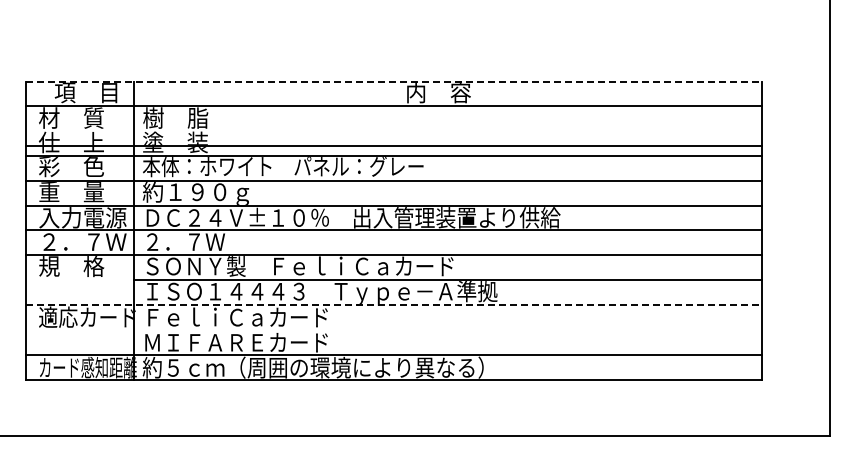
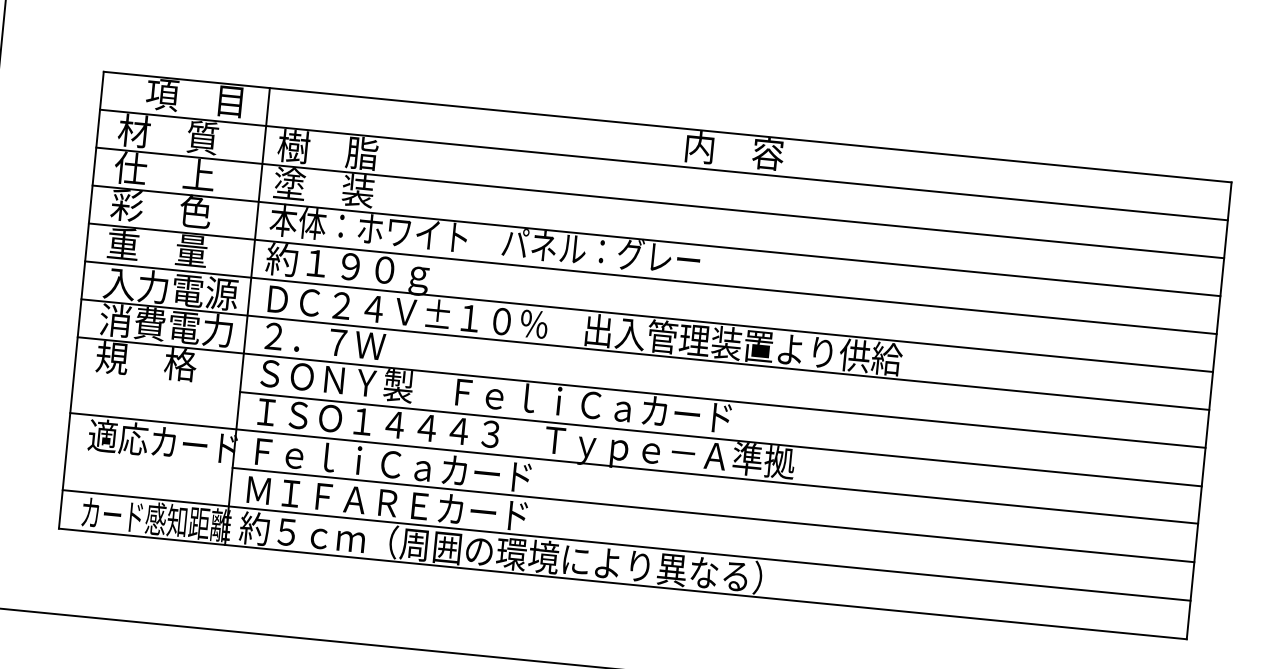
line: (394, 81) -> (668, 126), dashed -> solid
line: (393, 146) -> (659, 203), moved
text: (82, 241) -> (166, 324), ２．７Ｗ -> 消費電力
line: (394, 304) -> (634, 468), dashed -> solid
line: (448, 329) -> (713, 514), added

